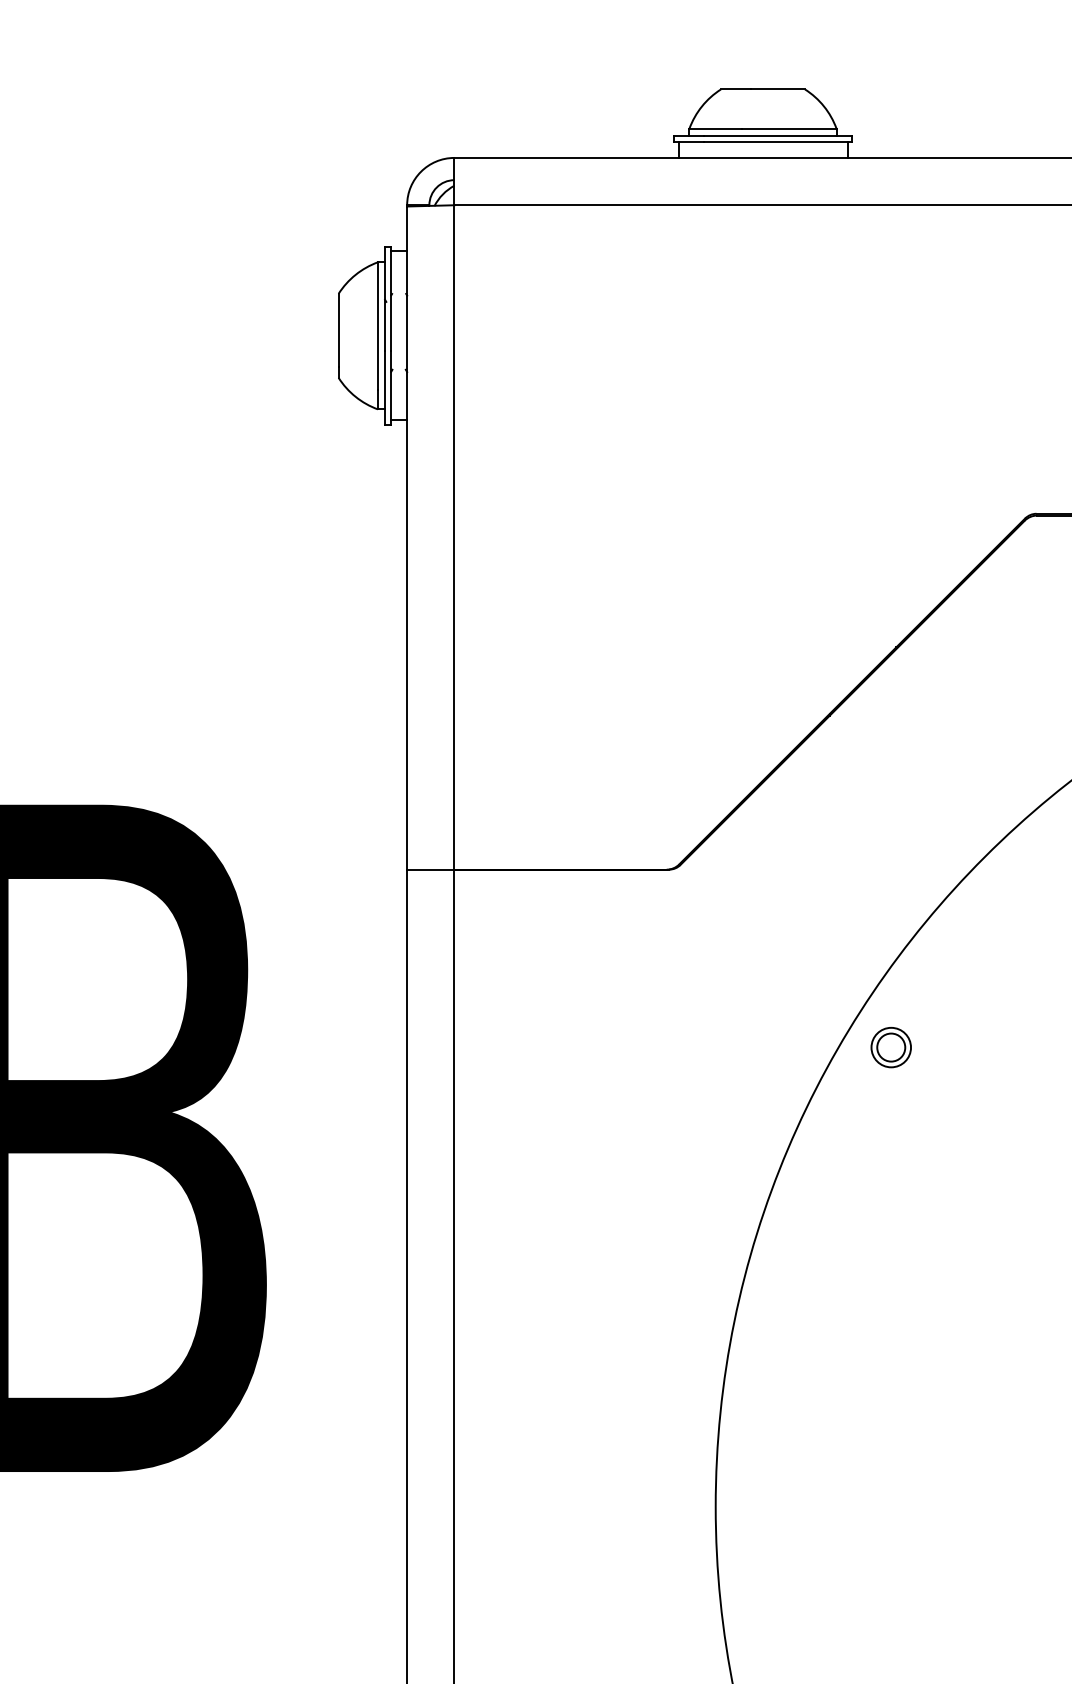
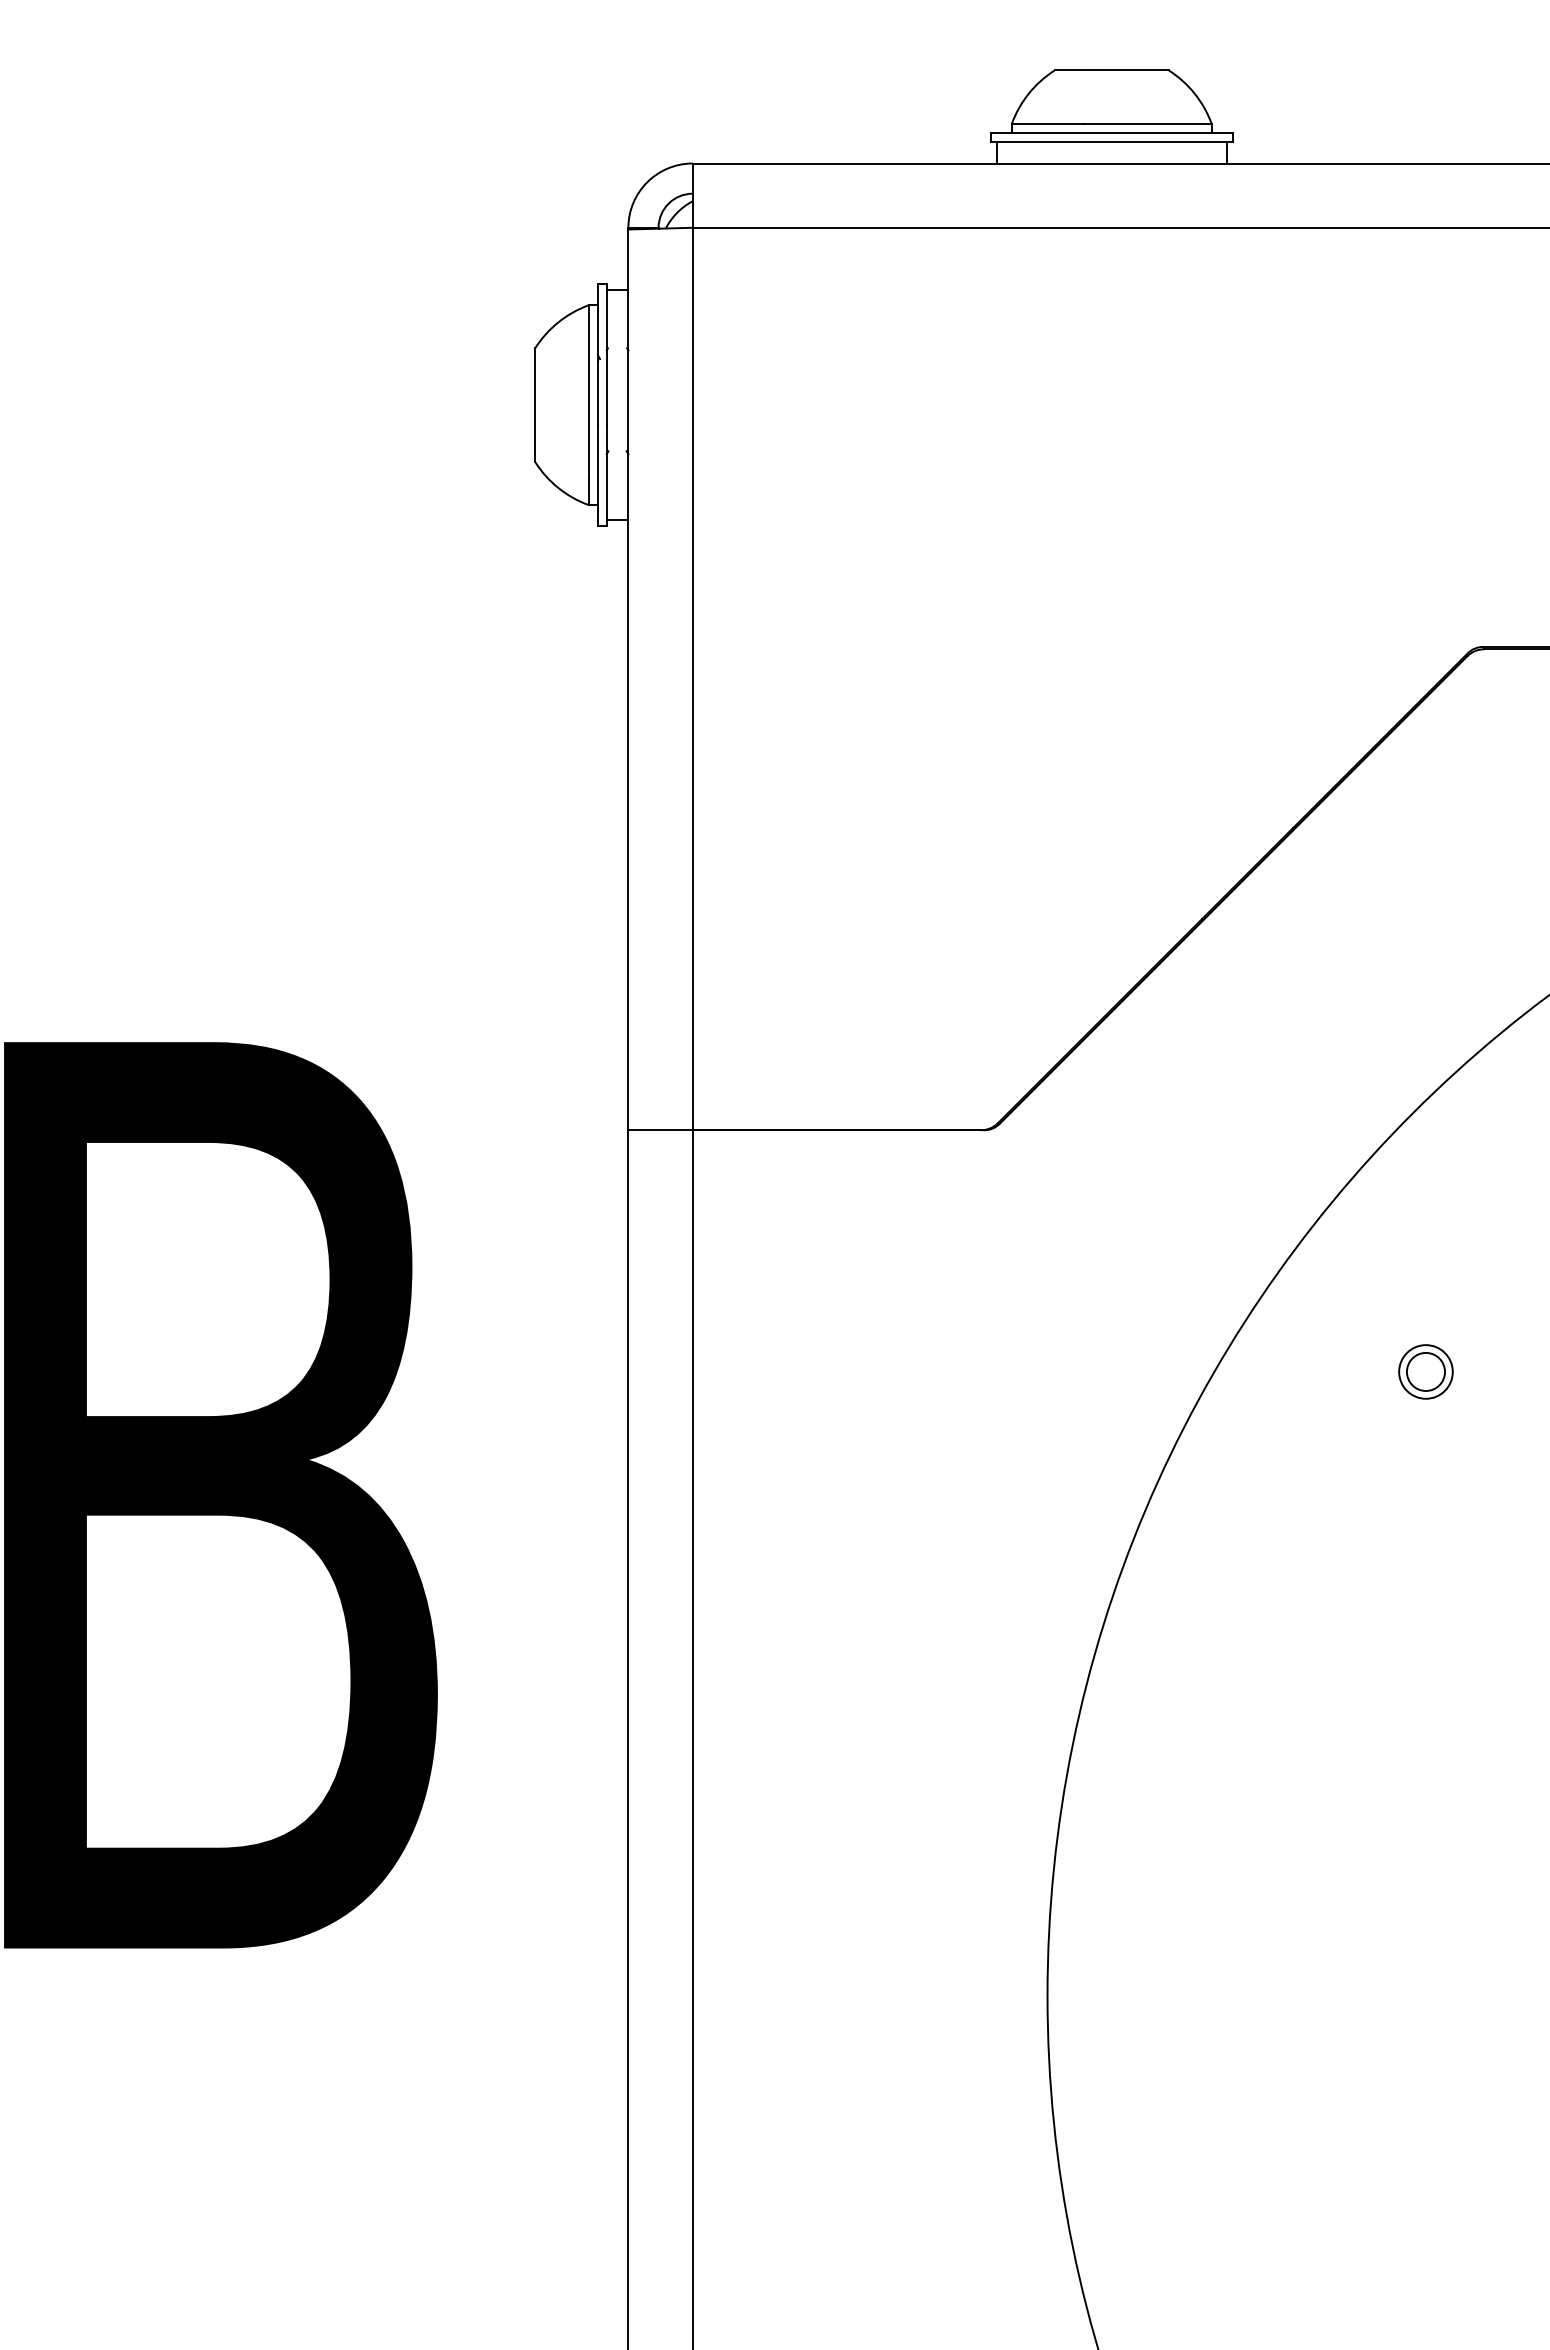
part: (890, 1047) -> (1425, 1371), moved

